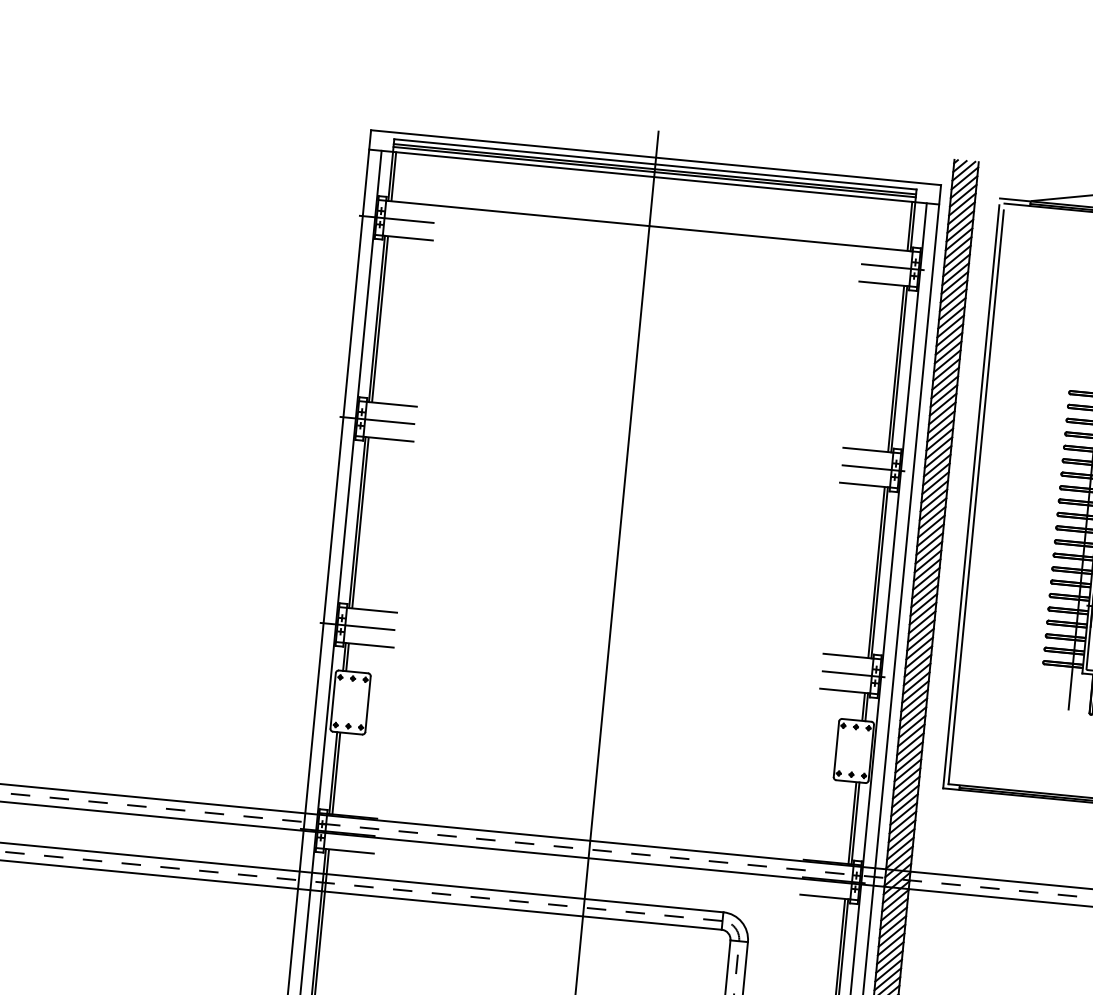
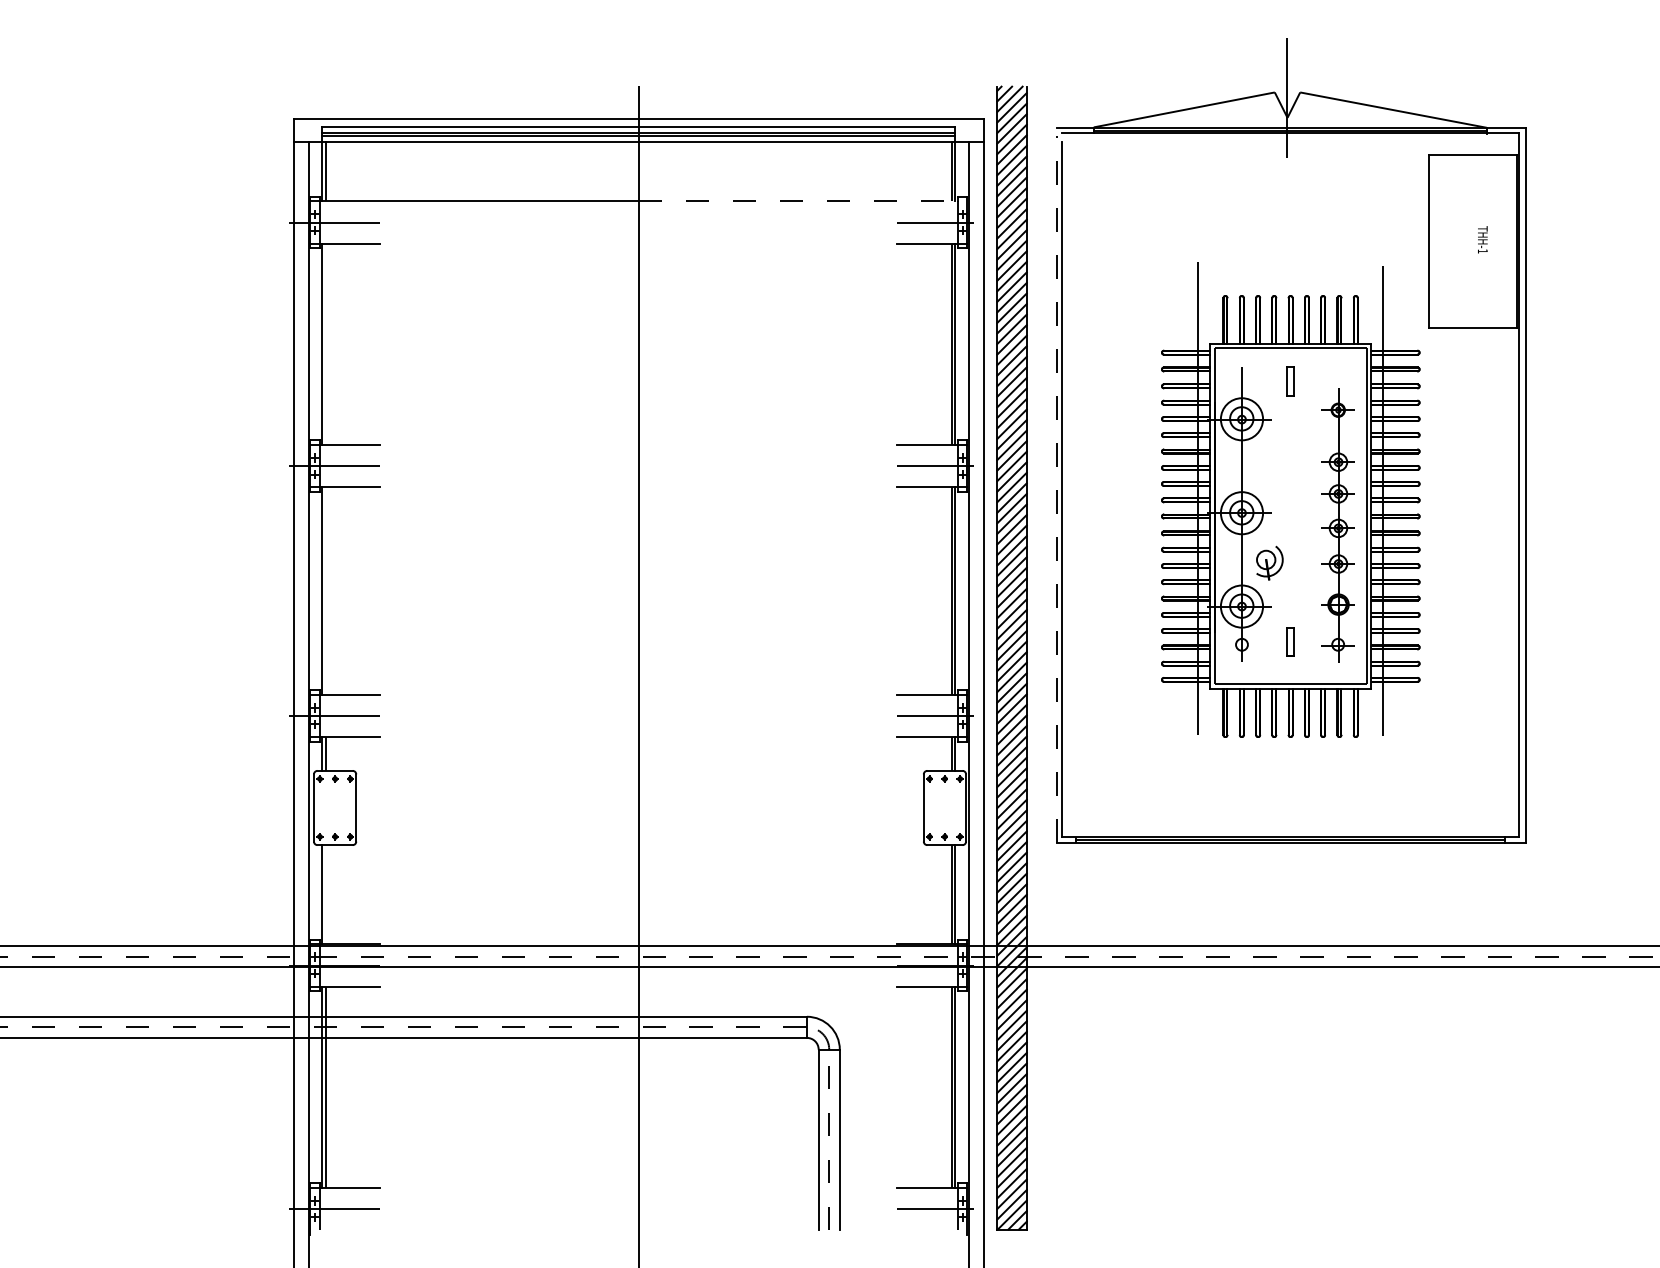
line: (785, 239) -> (803, 201), solid -> dashed
line: (380, 319) -> (326, 344), removed
line: (971, 496) -> (1056, 488), solid -> dashed
line: (360, 522) -> (326, 590), removed
line: (336, 773) -> (326, 894), removed

